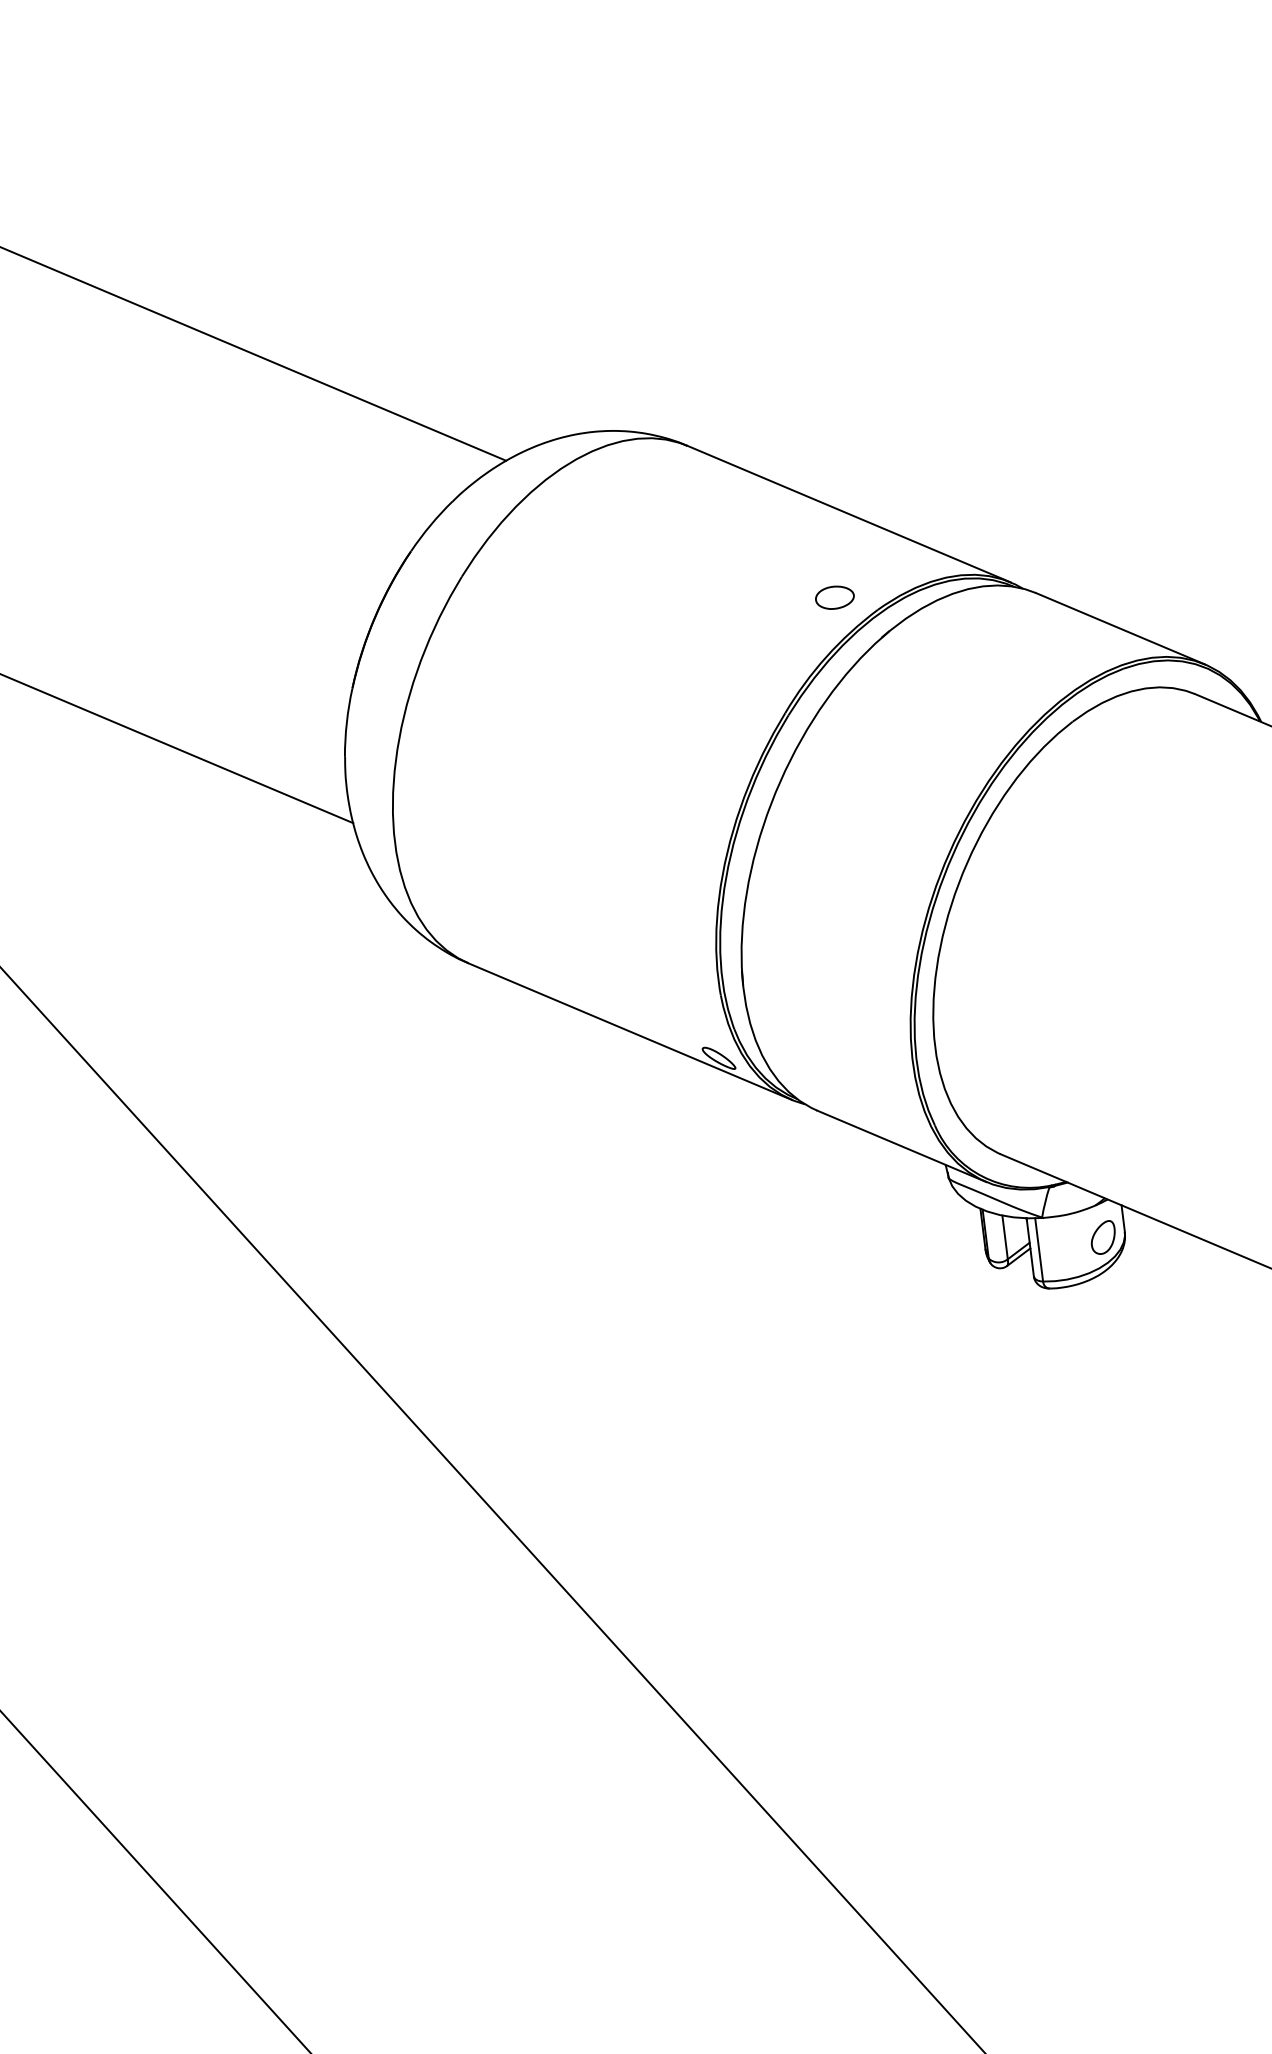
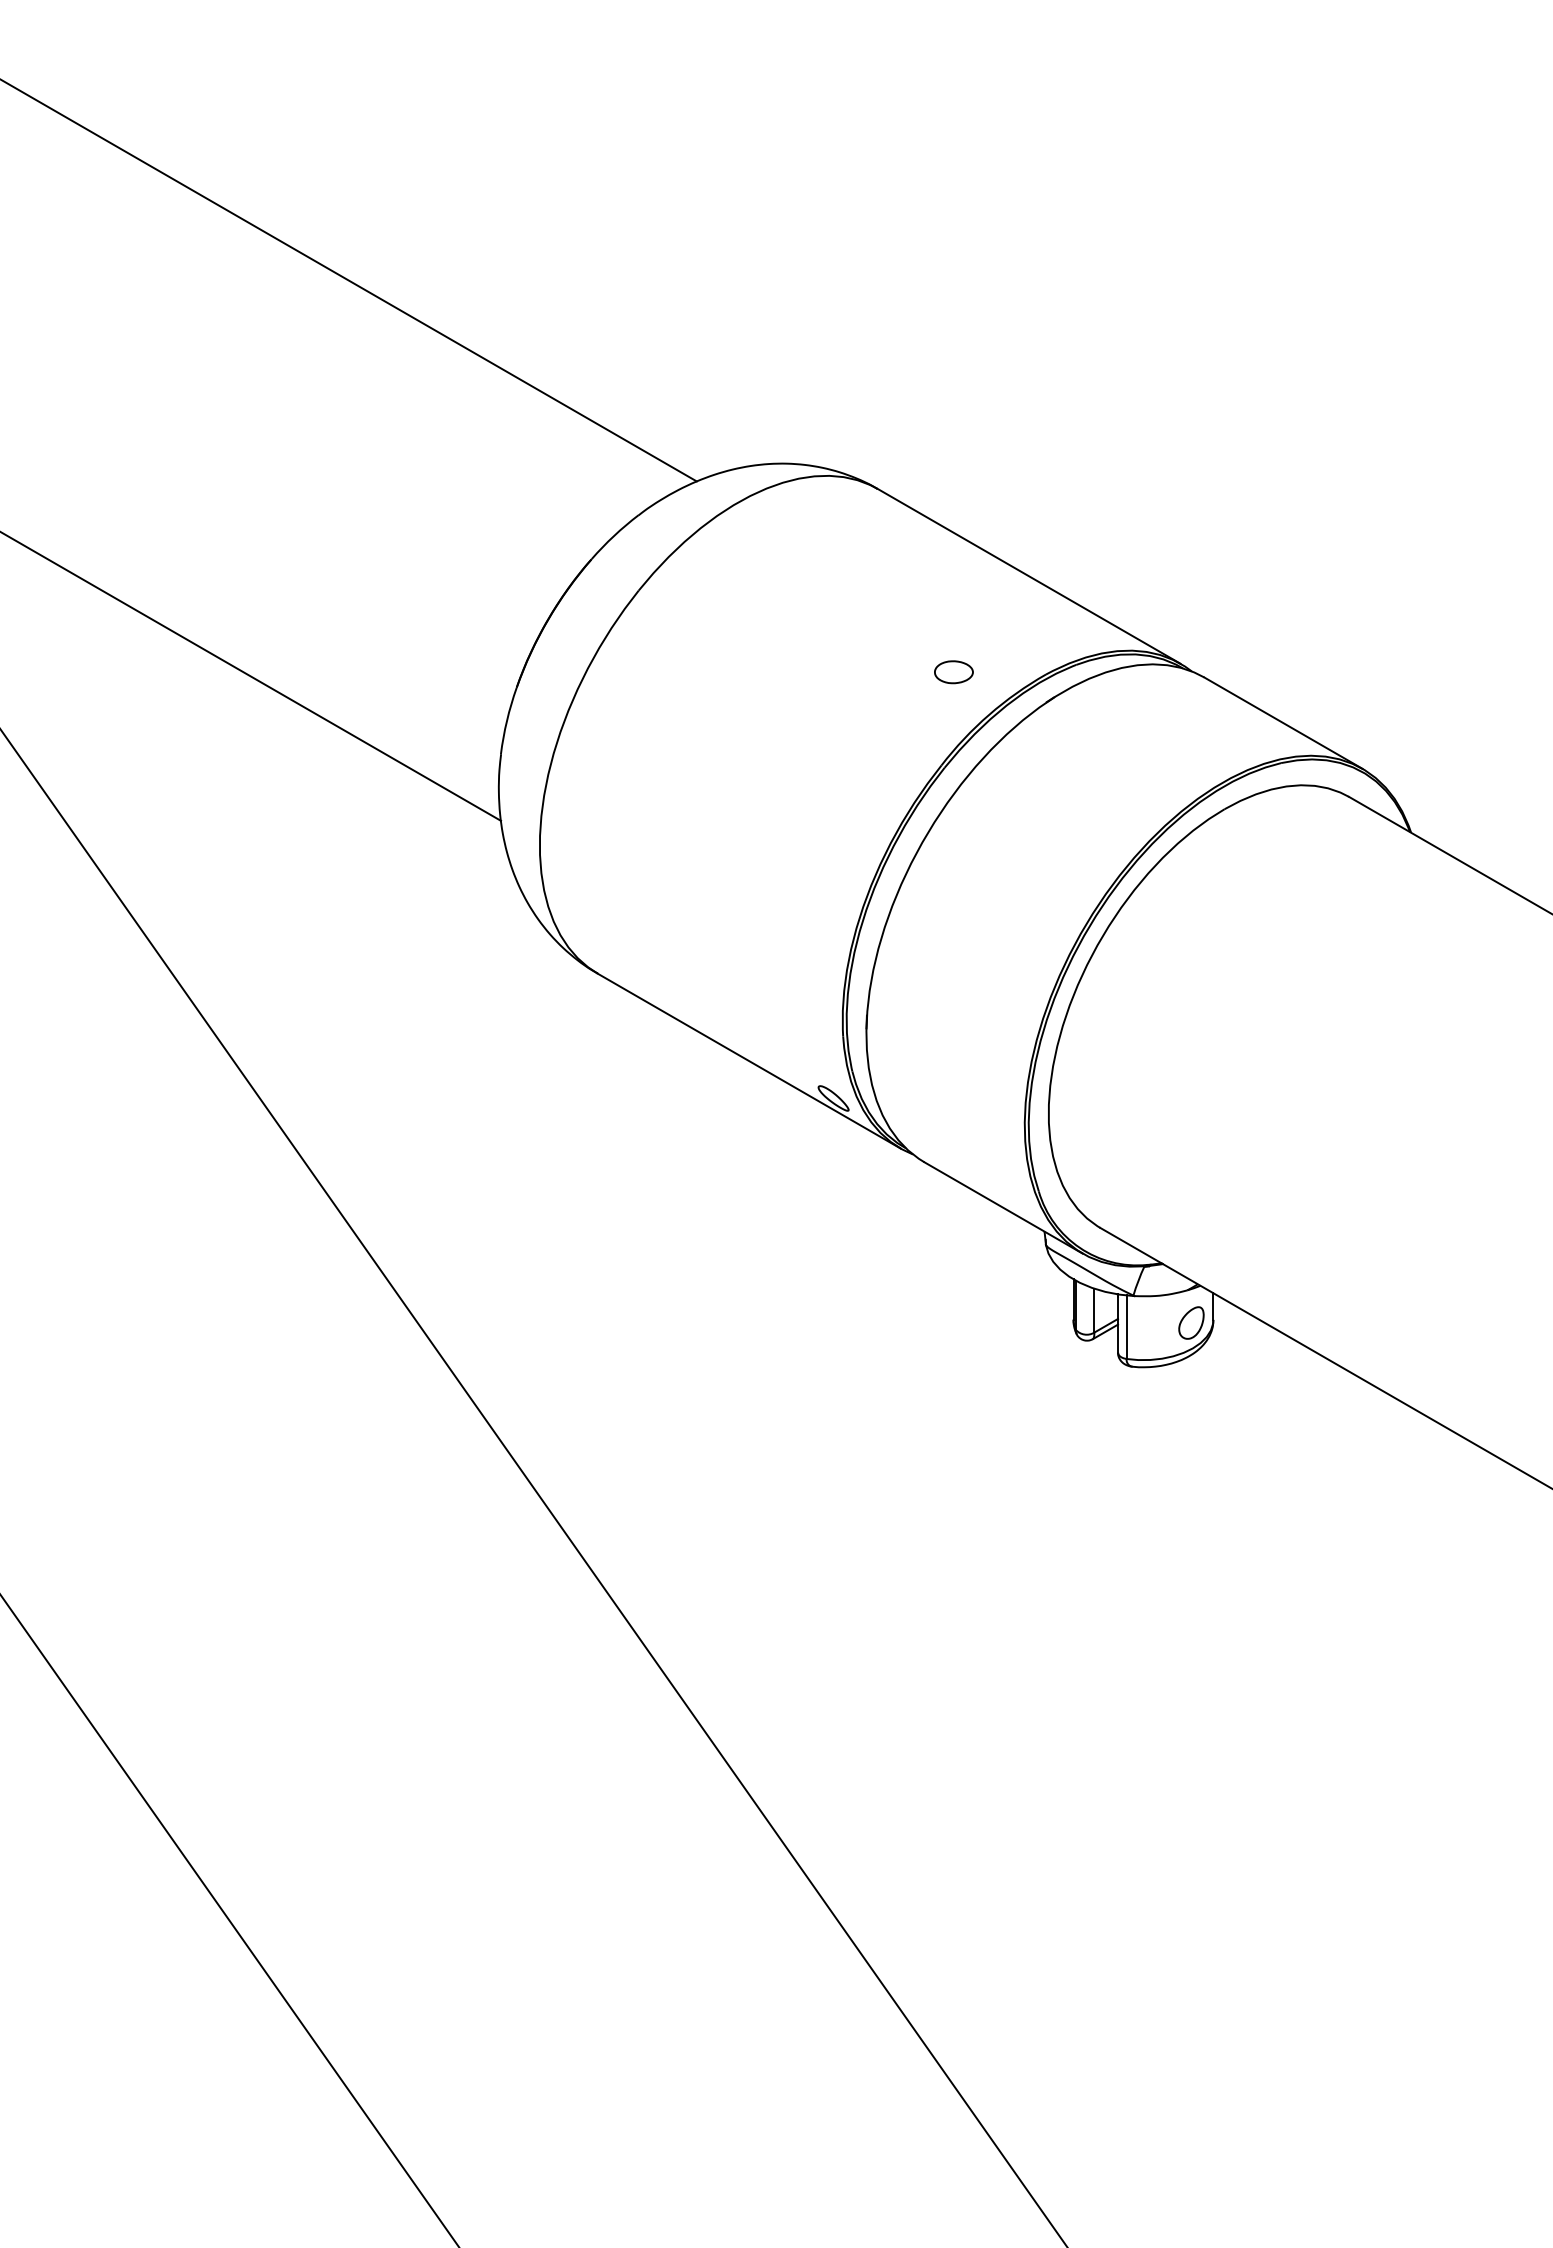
part: (834, 597) -> (953, 672), moved

